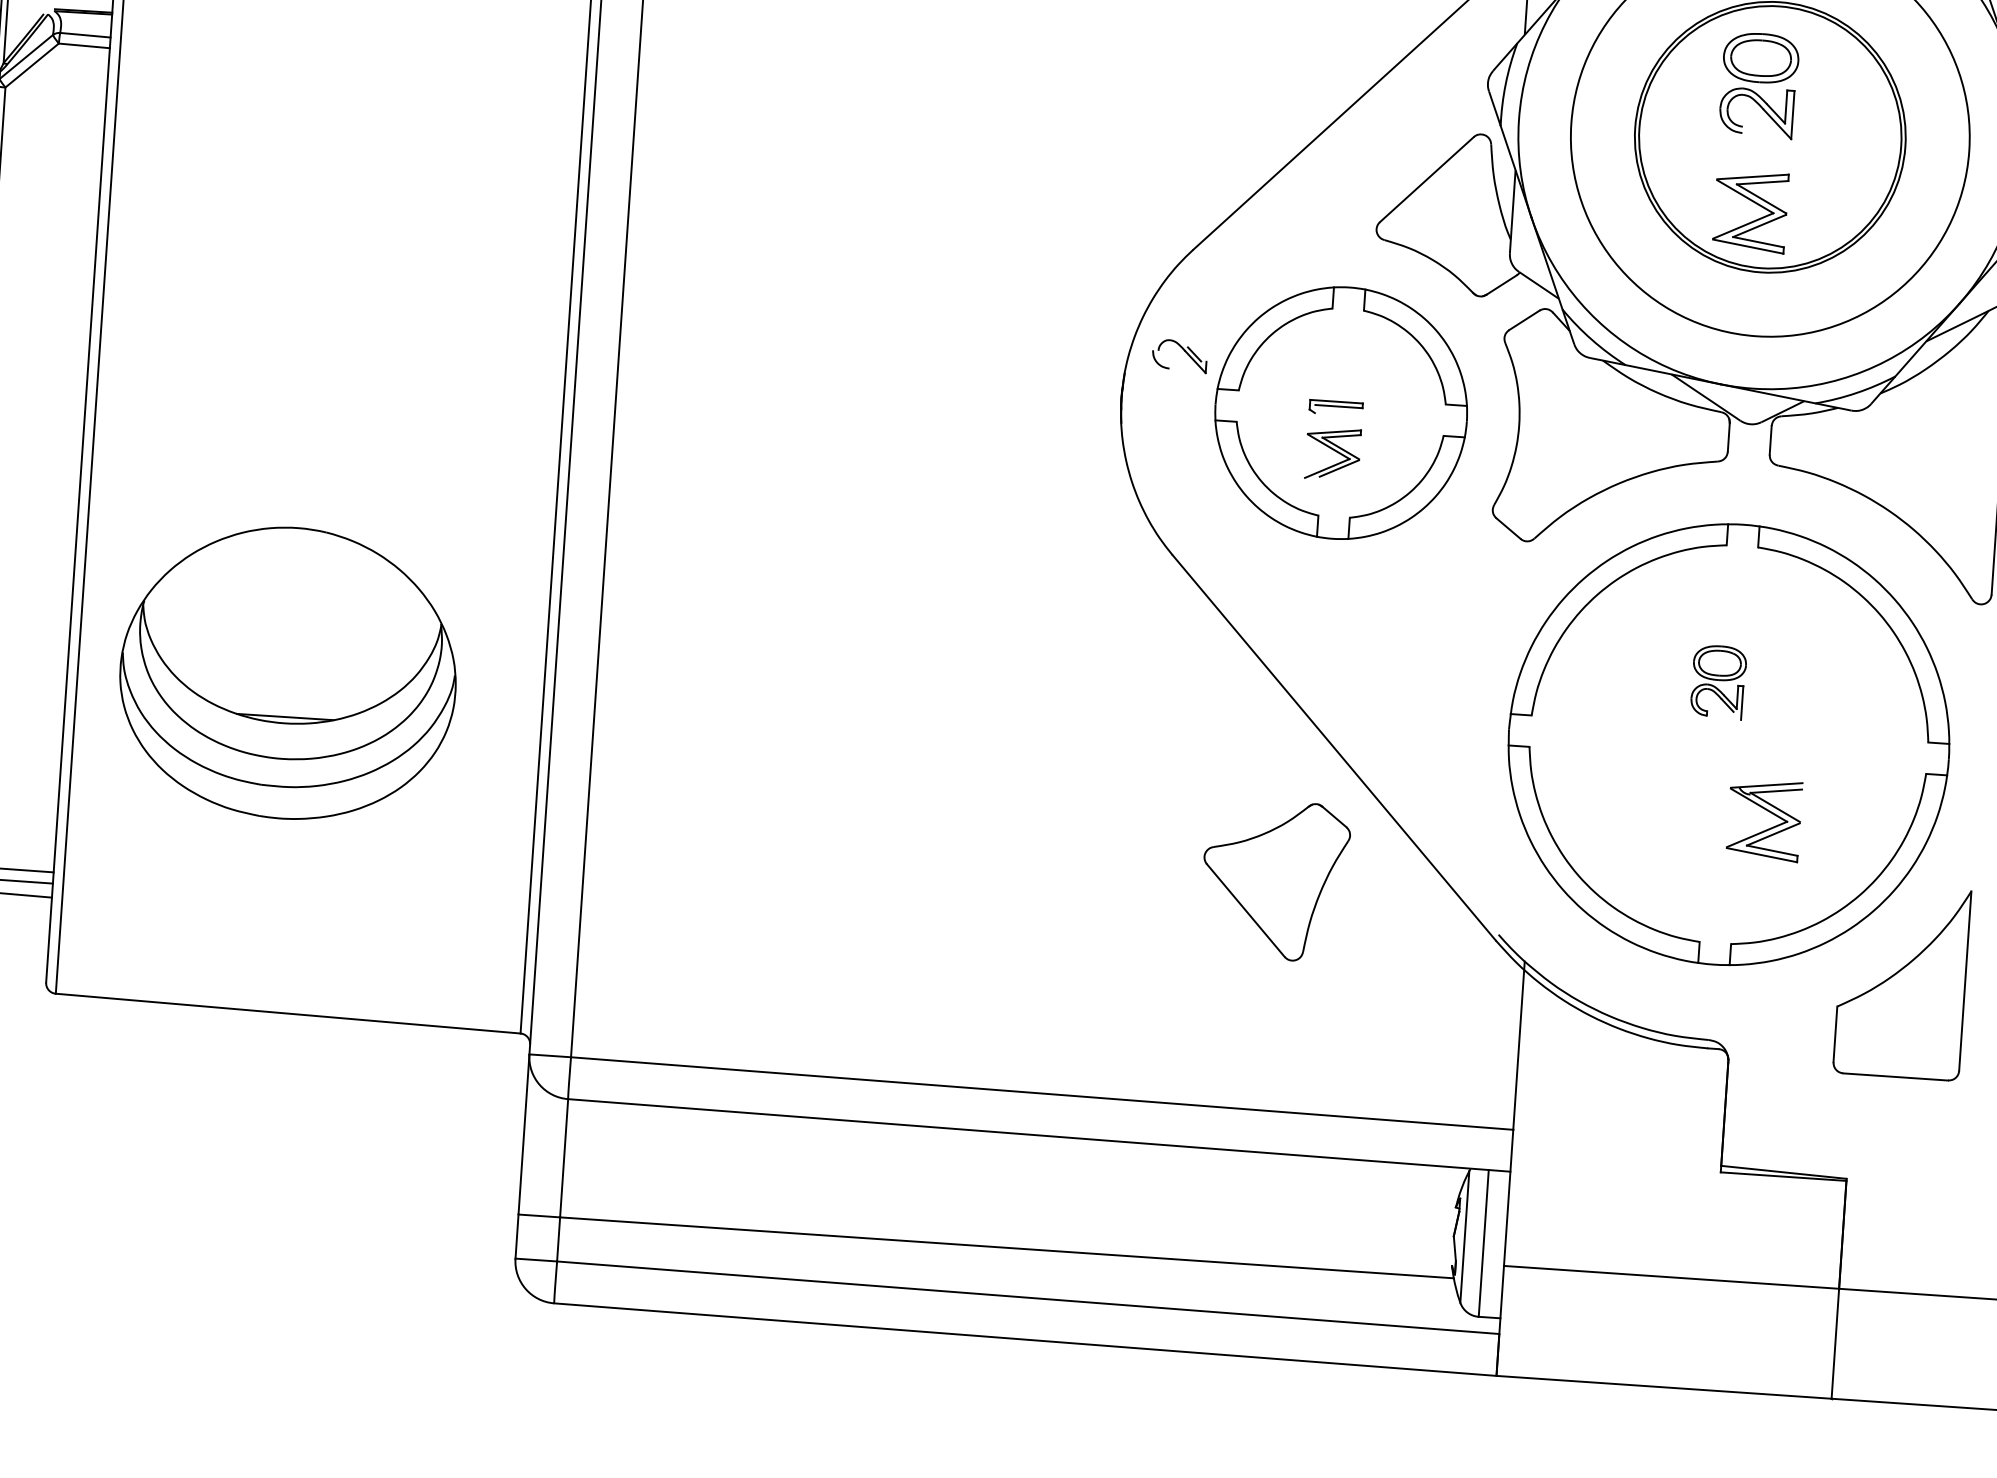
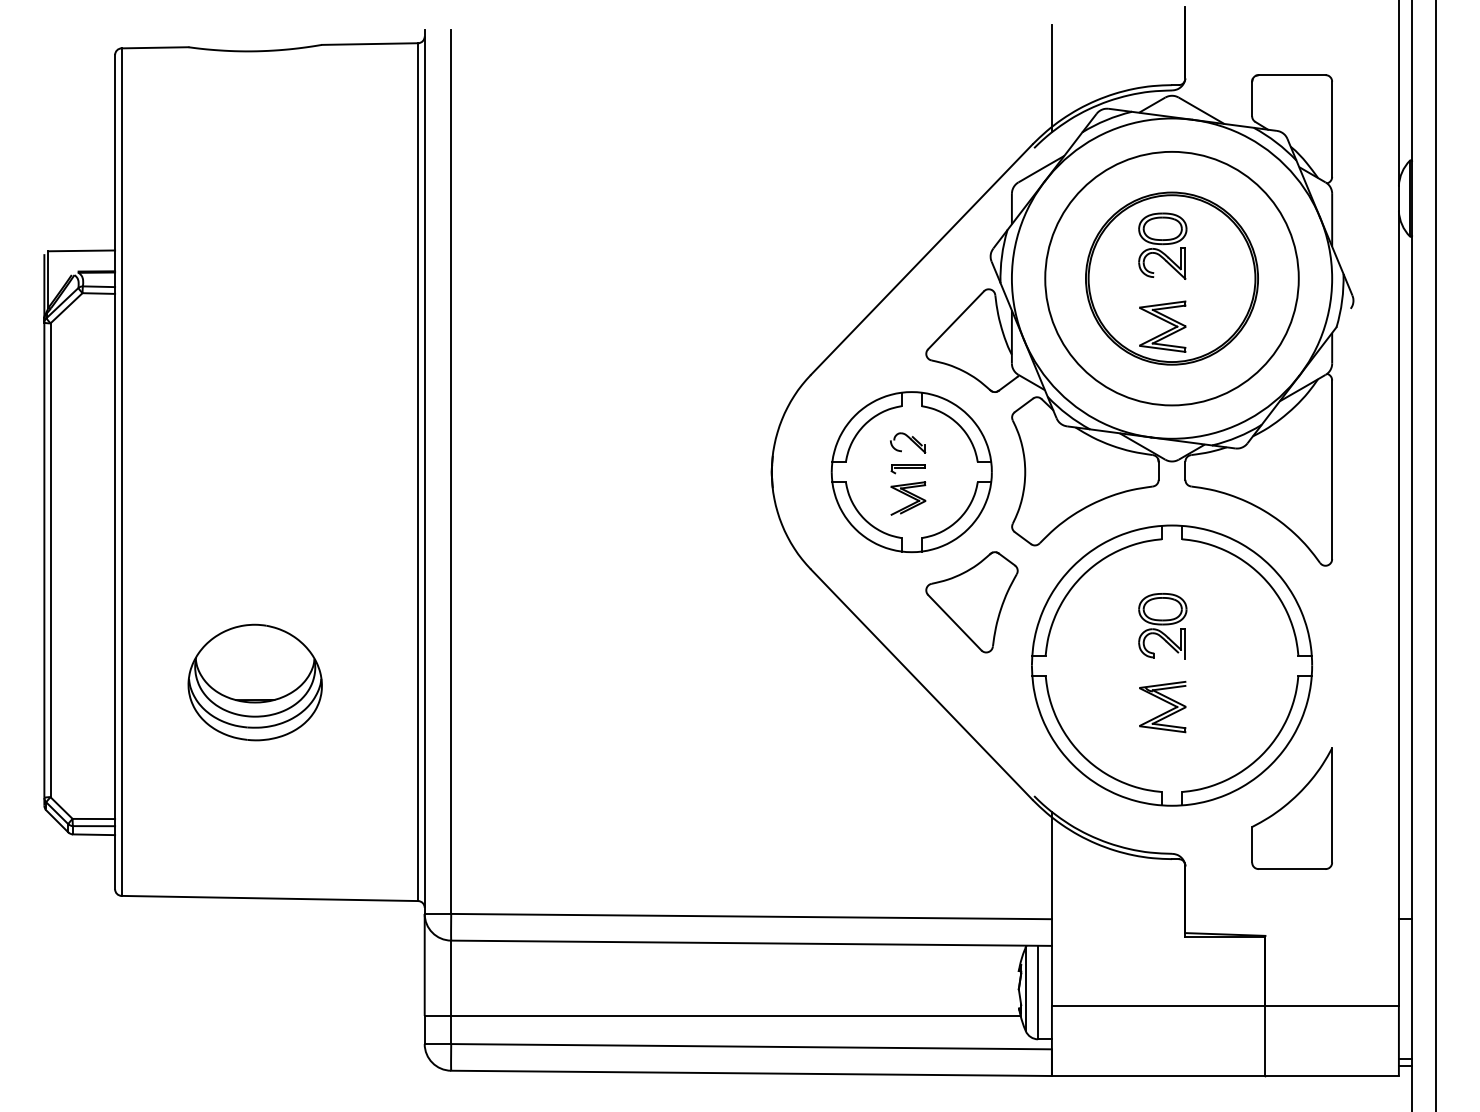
part: (1180, 355) -> (908, 442), moved
part: (287, 672) -> (254, 682), size x0.62
part: (1718, 682) -> (1162, 626), size x1.43
part: (1763, 820) -> (1162, 707), moved
part: (1274, 880) -> (971, 602), moved

